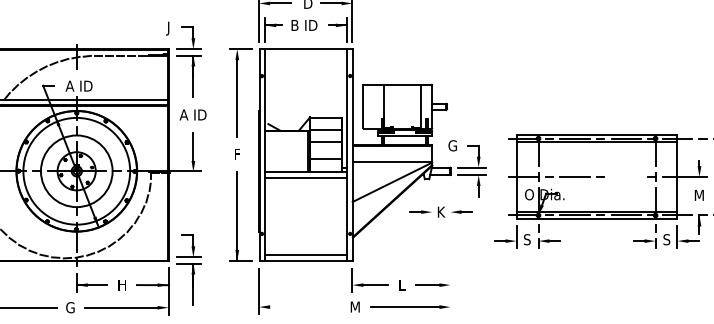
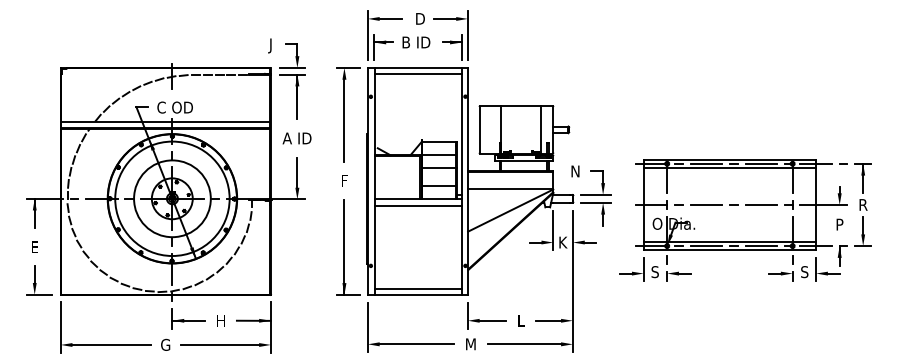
line: (305, 55) -> (417, 74), added
text: (78, 86) -> (174, 107), A ID -> C OD
text: (451, 145) -> (574, 171), G -> N
line: (625, 176) -> (760, 204), added
text: (699, 195) -> (839, 224), M -> P
line: (432, 200) -> (553, 230), added
line: (450, 248) -> (572, 281), added
part: (188, 269) -> (292, 304), removed
line: (304, 307) -> (416, 344), added

